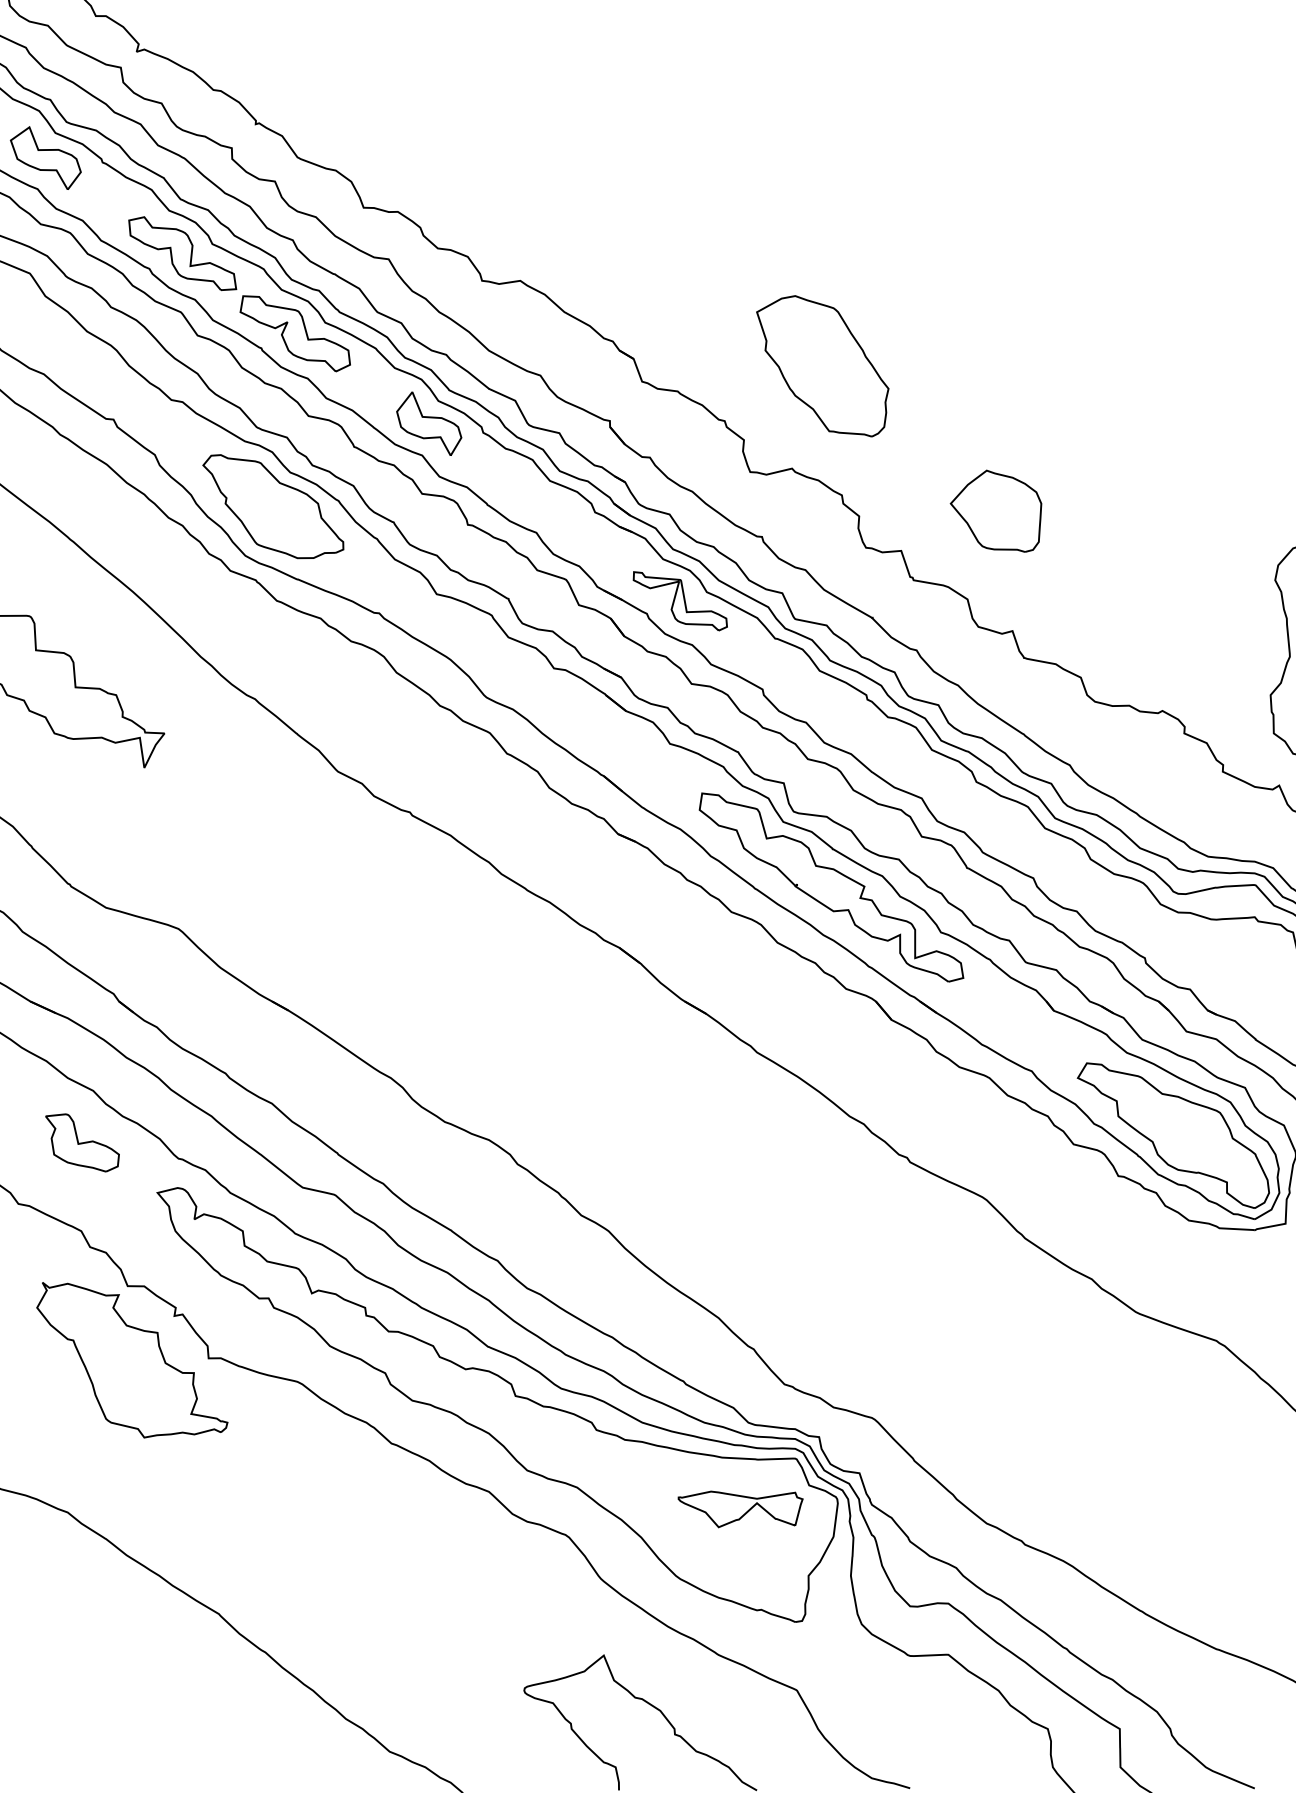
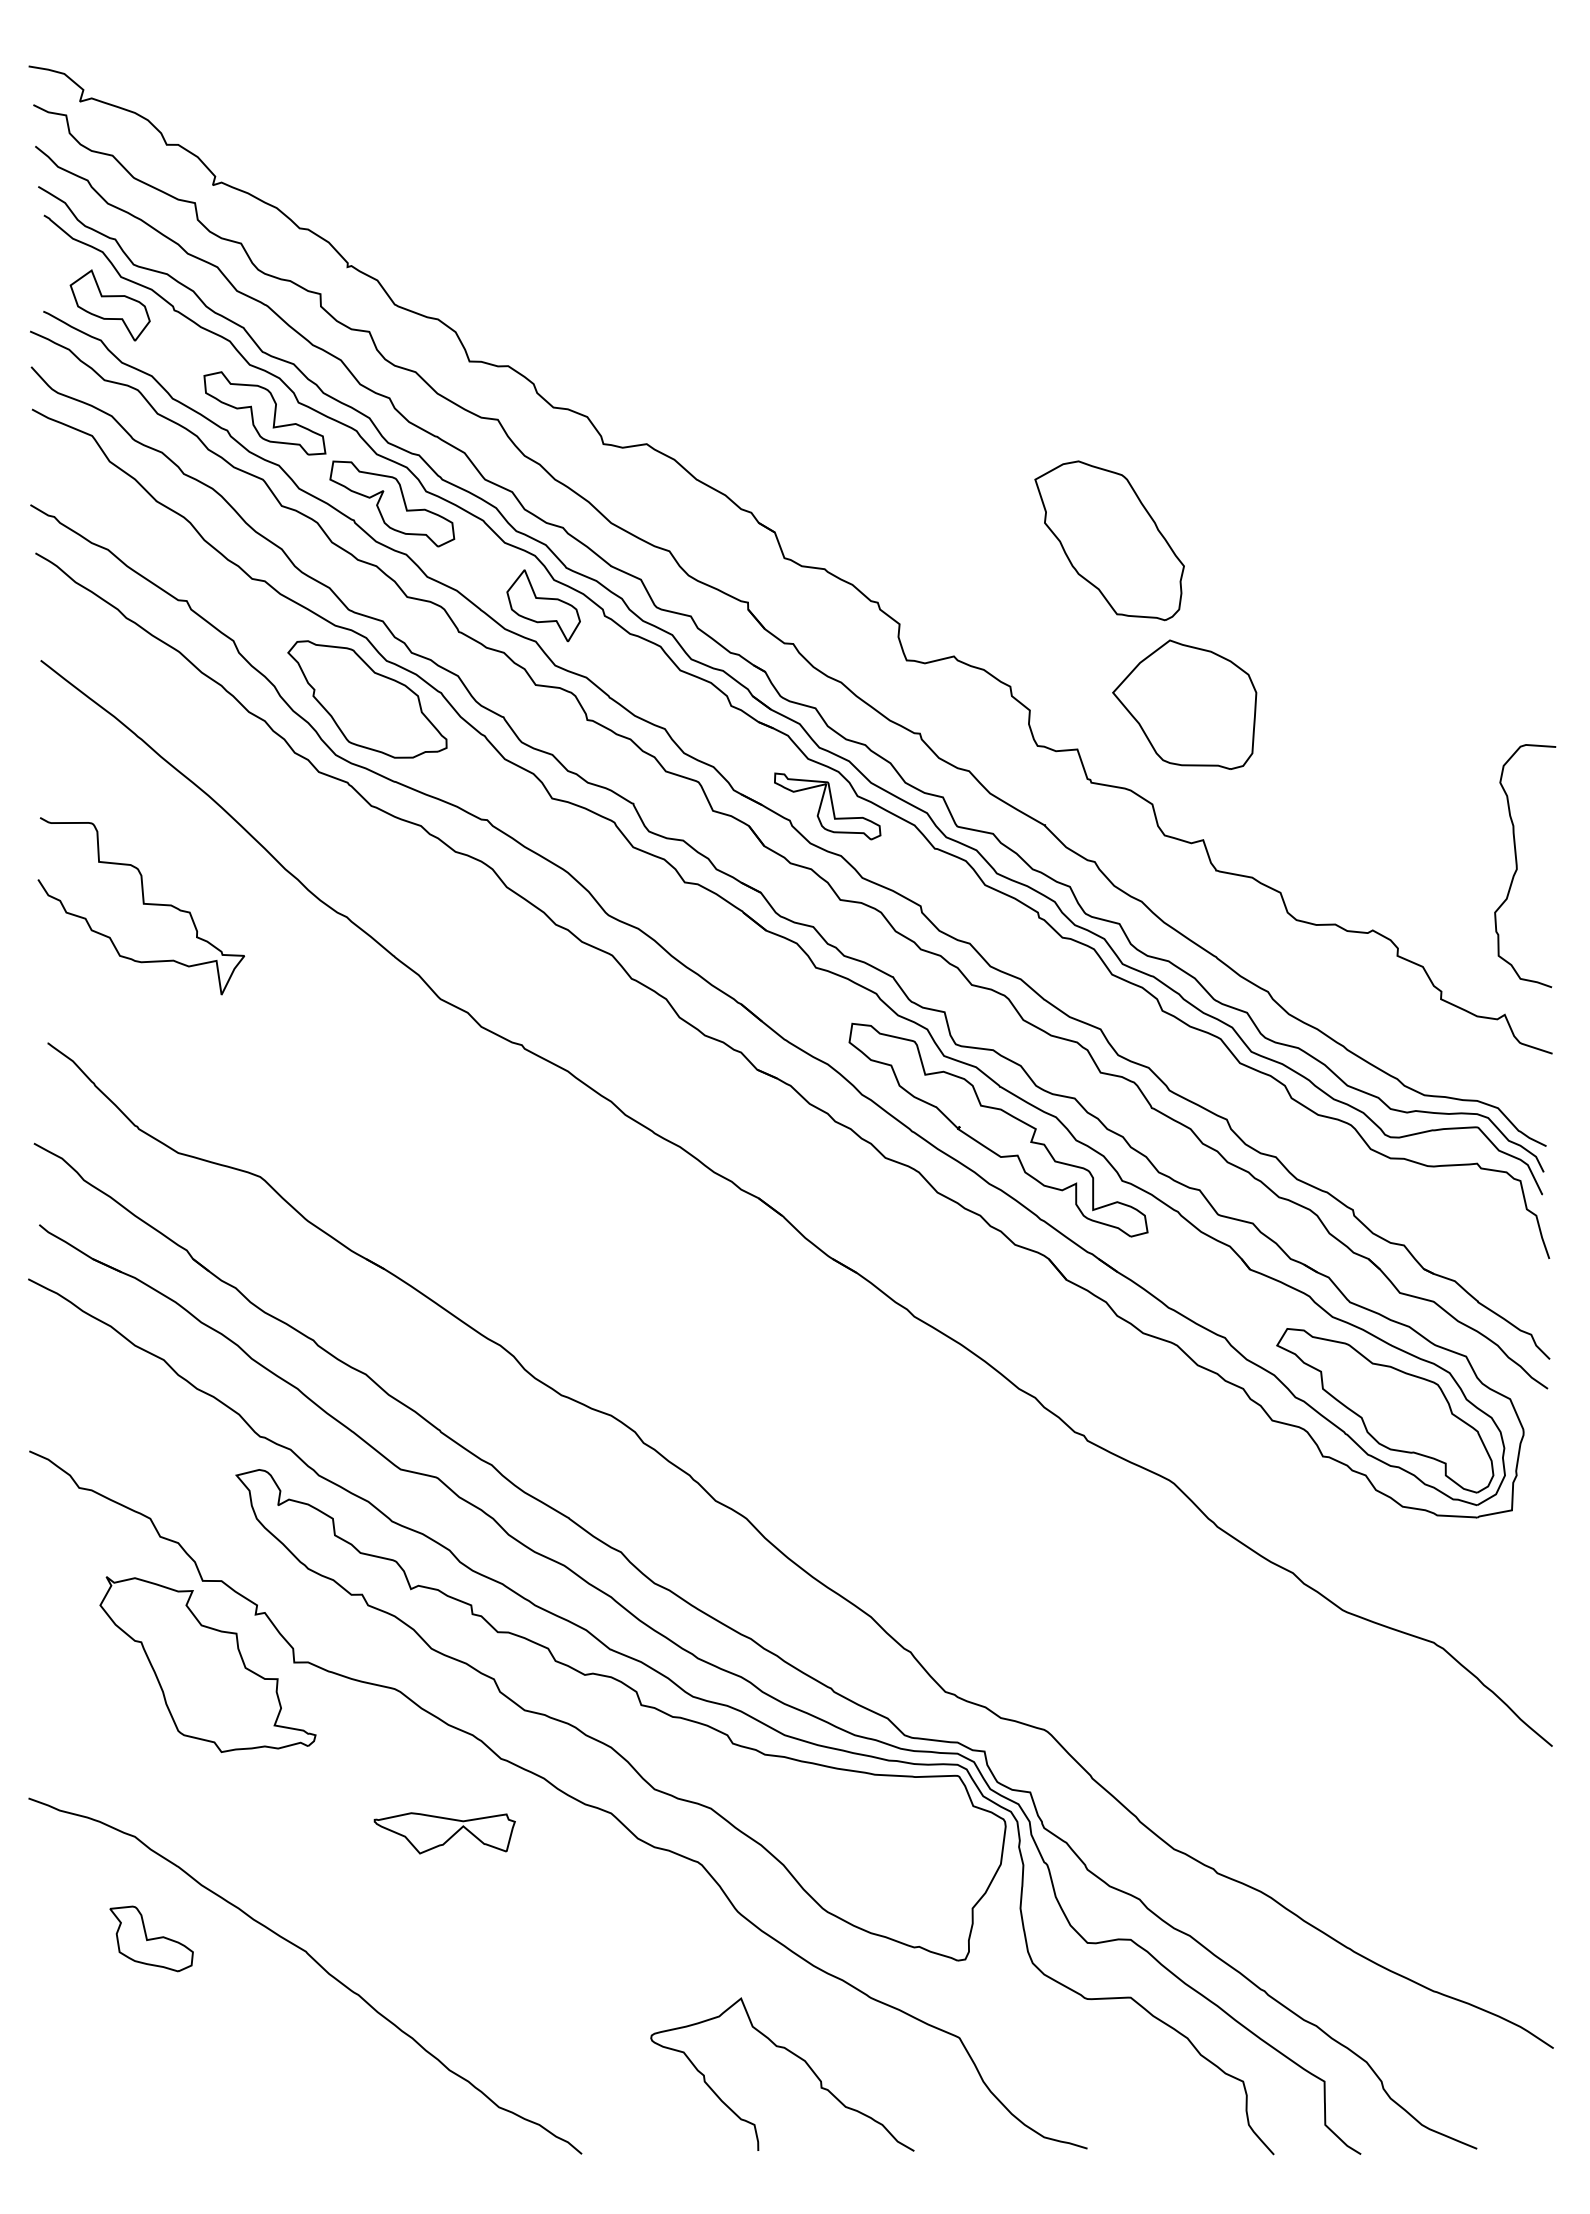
part: (822, 366) -> (1109, 540), moved
part: (995, 511) -> (1184, 704), size x1.4
part: (82, 1142) -> (151, 1938), moved
part: (740, 1509) -> (444, 1833), moved

